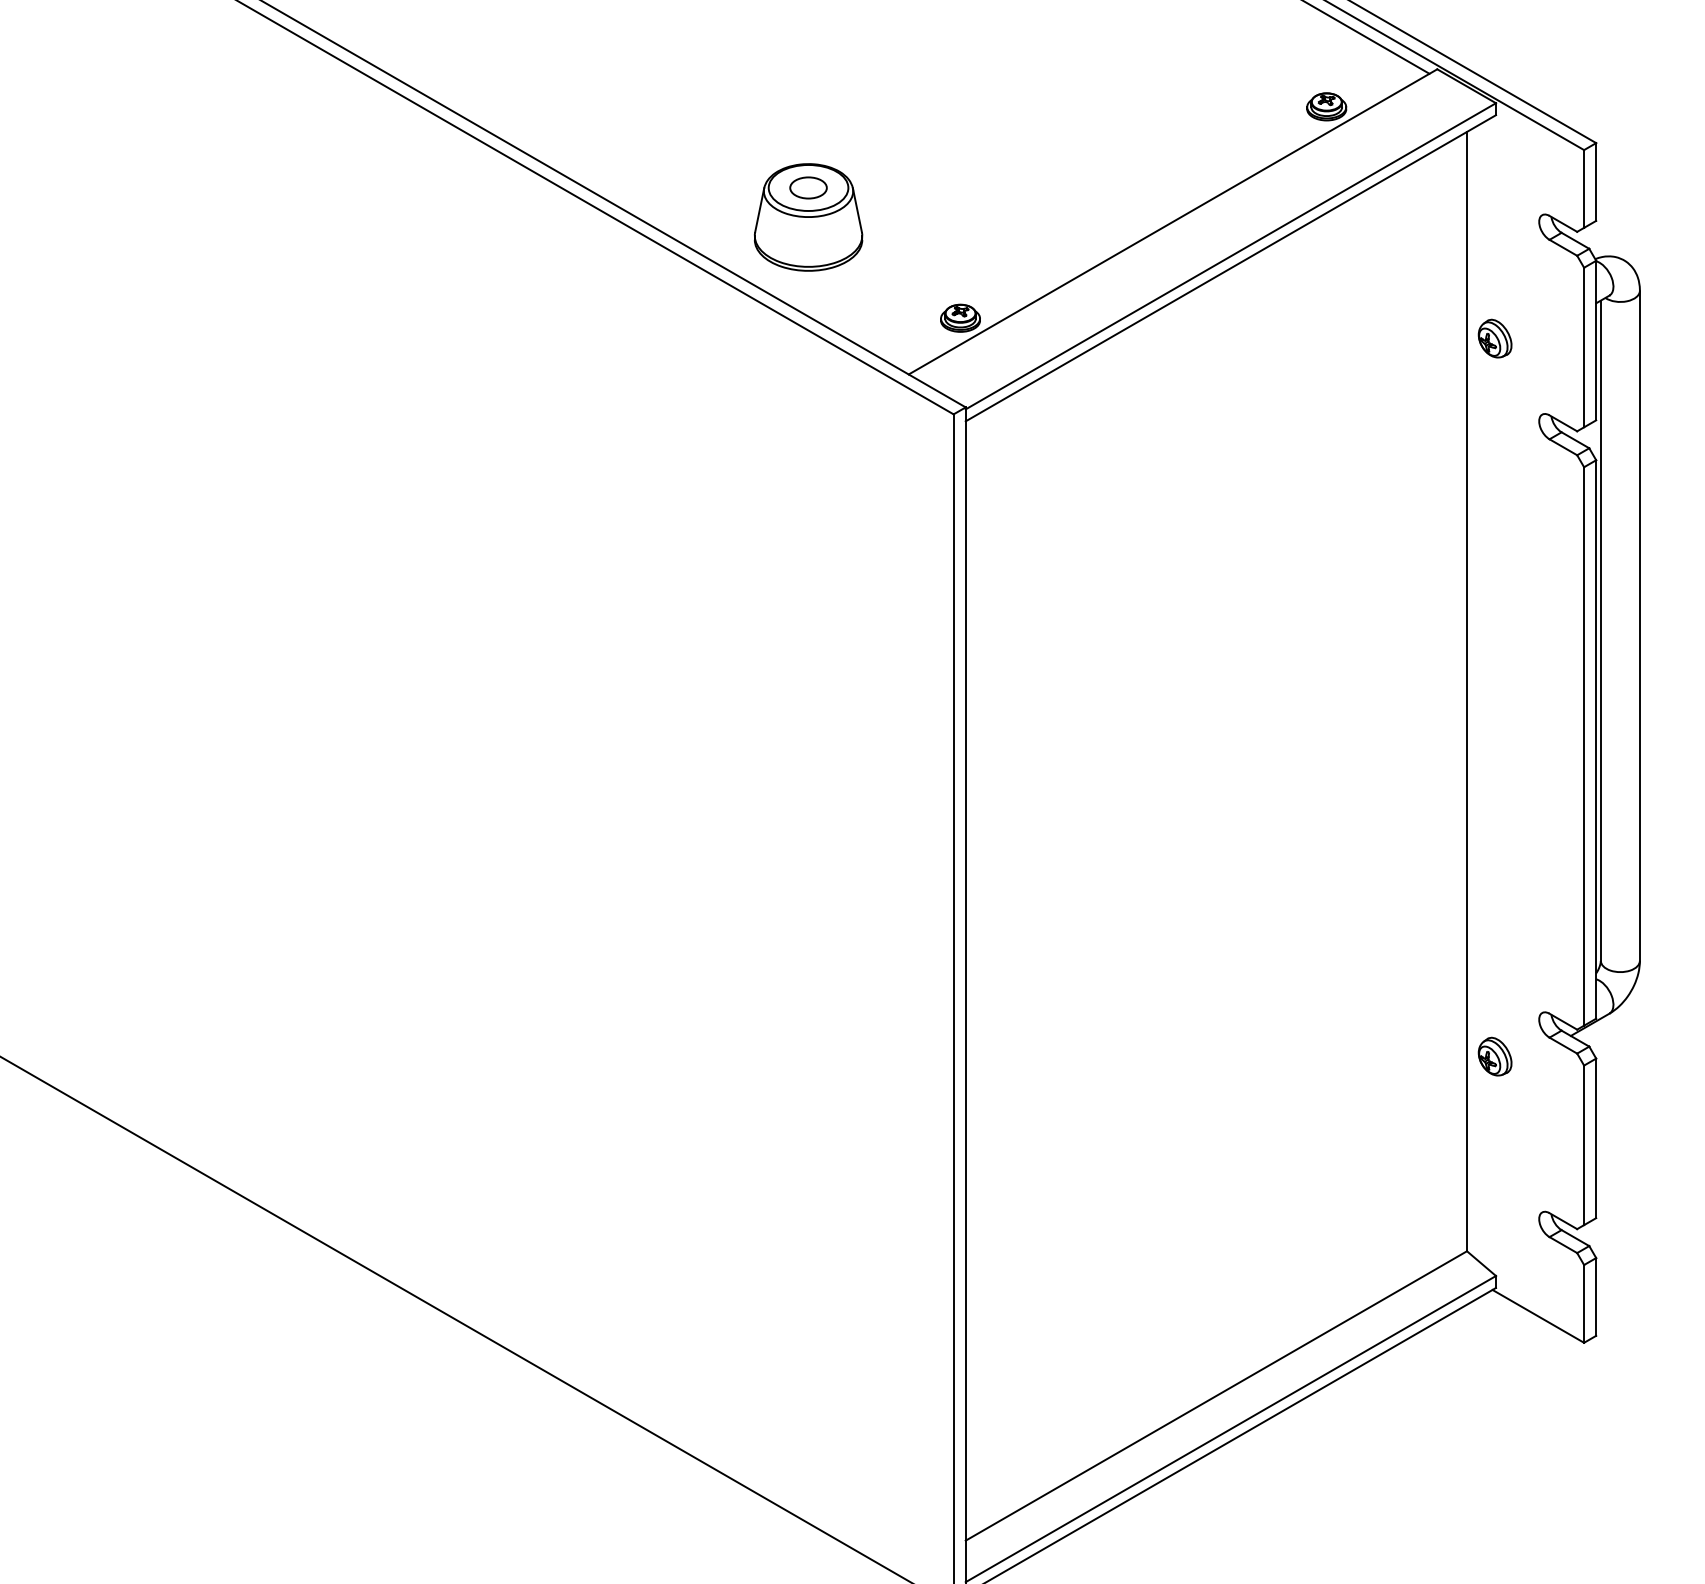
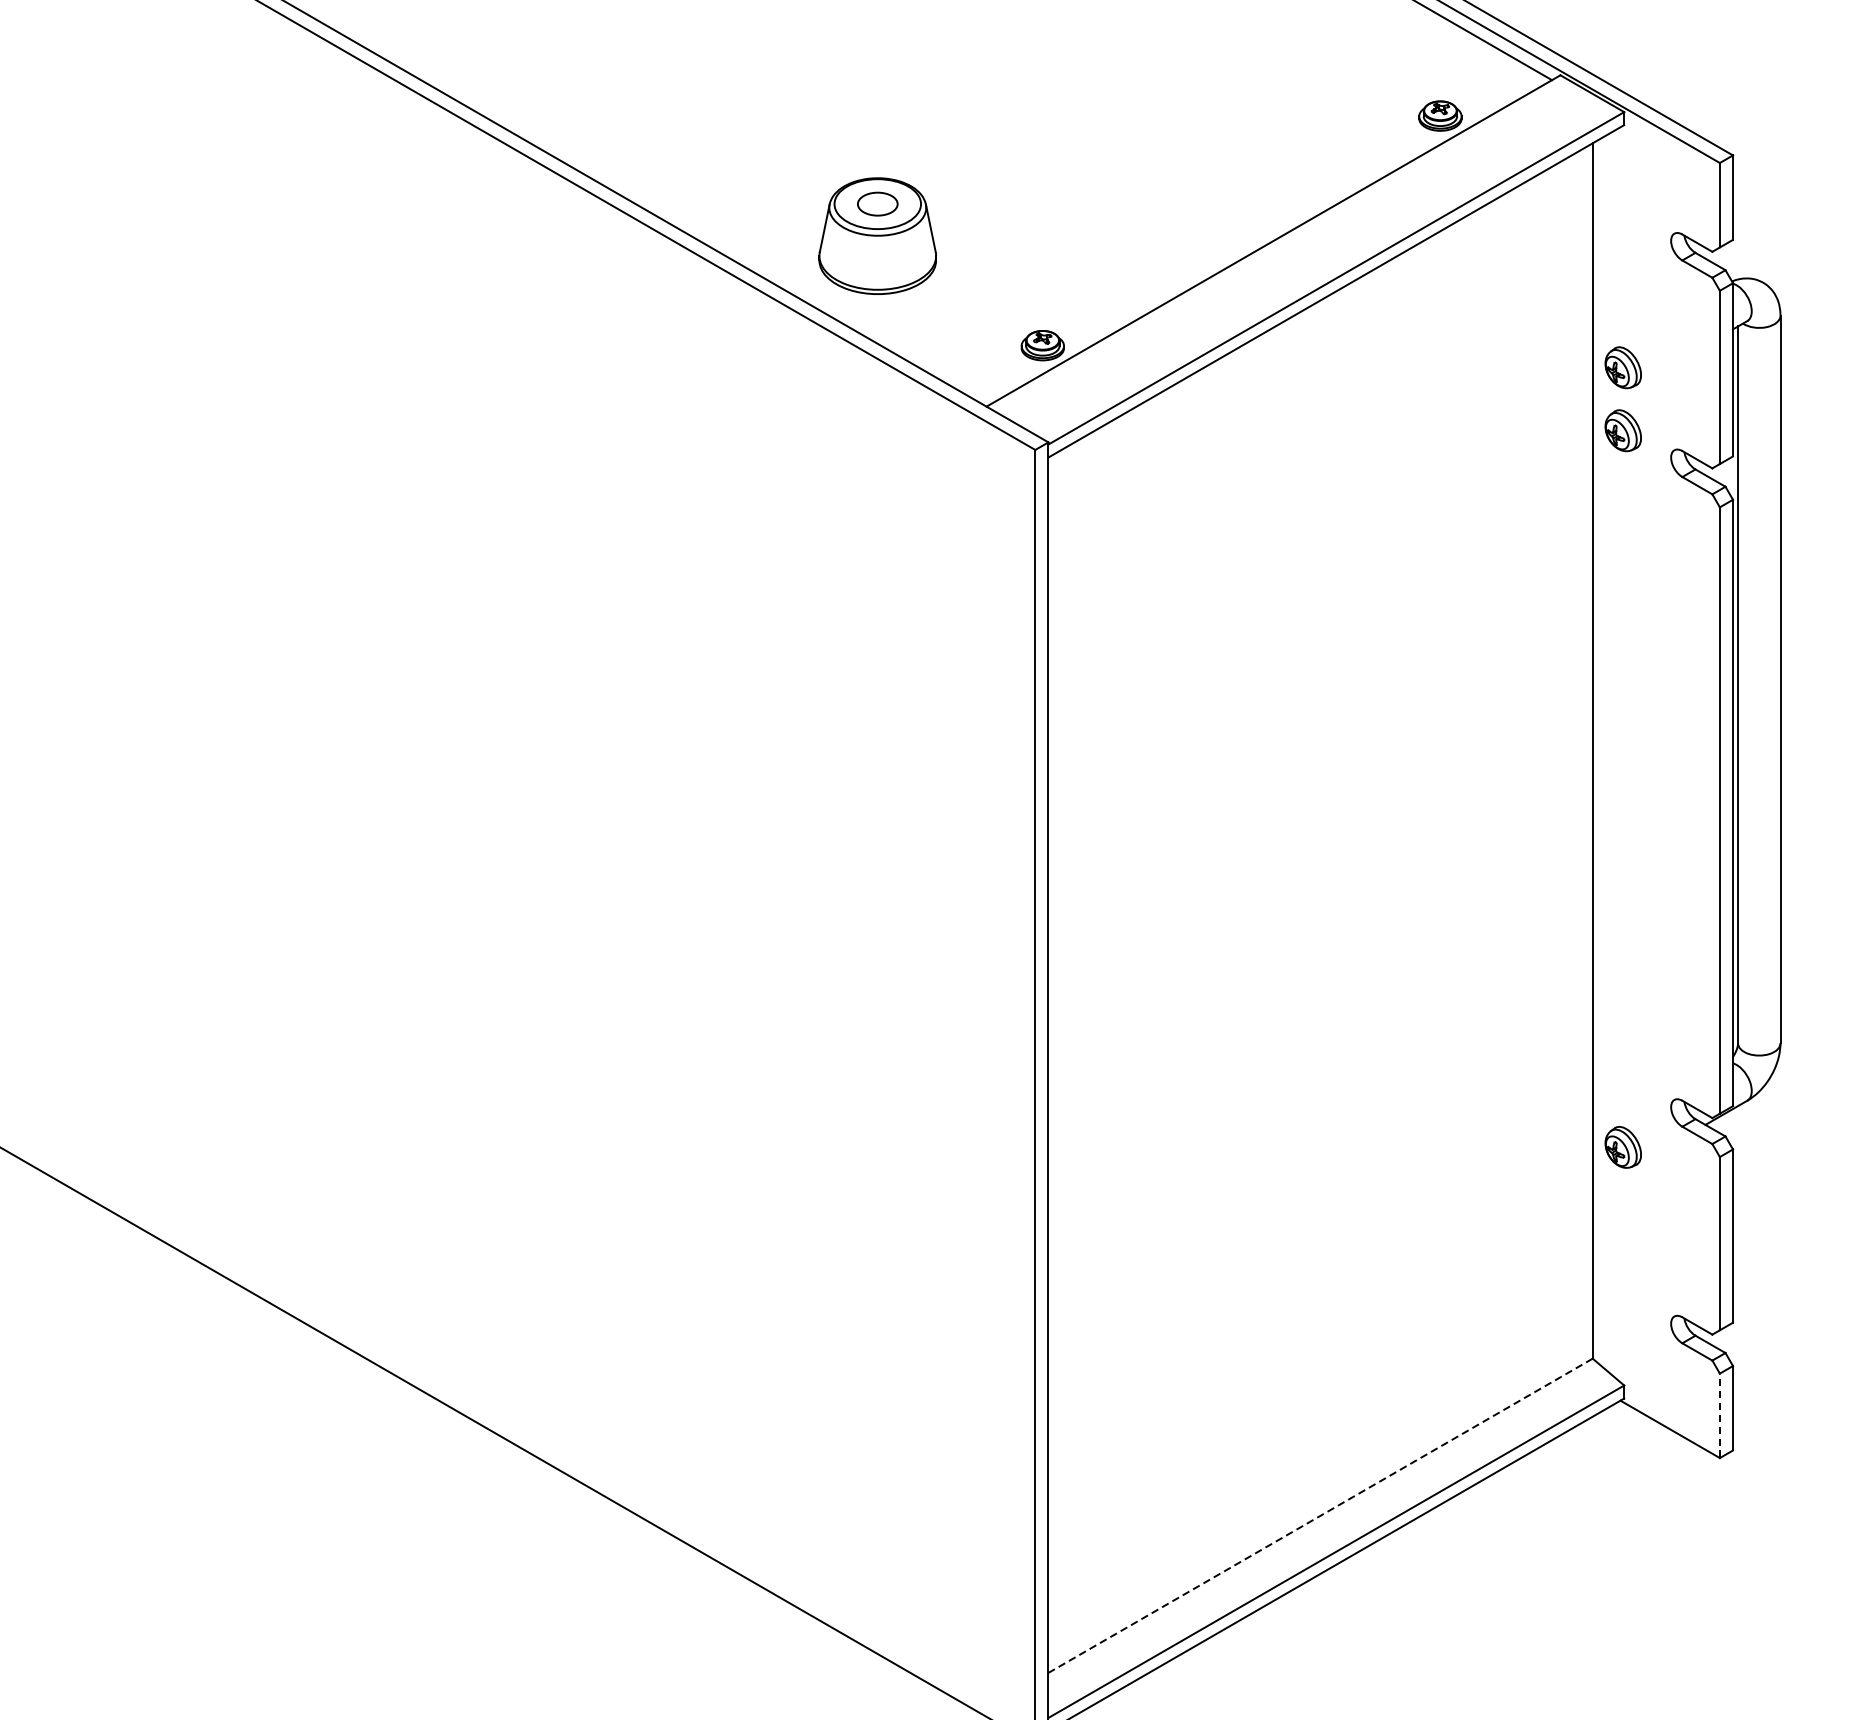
part: (1494, 396) -> (1622, 430), added
line: (1584, 1303) -> (1720, 1415), solid -> dashed
line: (1215, 1396) -> (1319, 1516), solid -> dashed

